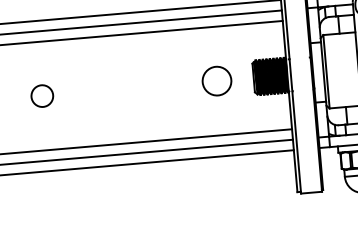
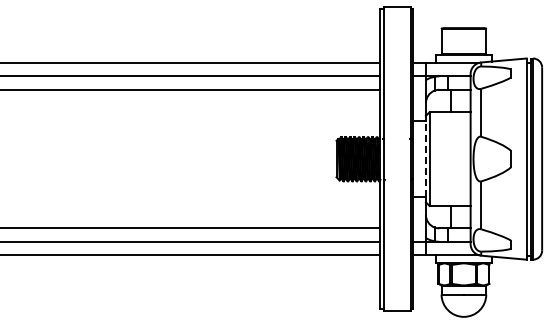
line: (323, 72) -> (425, 159), solid -> dashed
circle: (216, 80) -> (289, 158), removed
circle: (41, 95) -> (65, 158), removed

